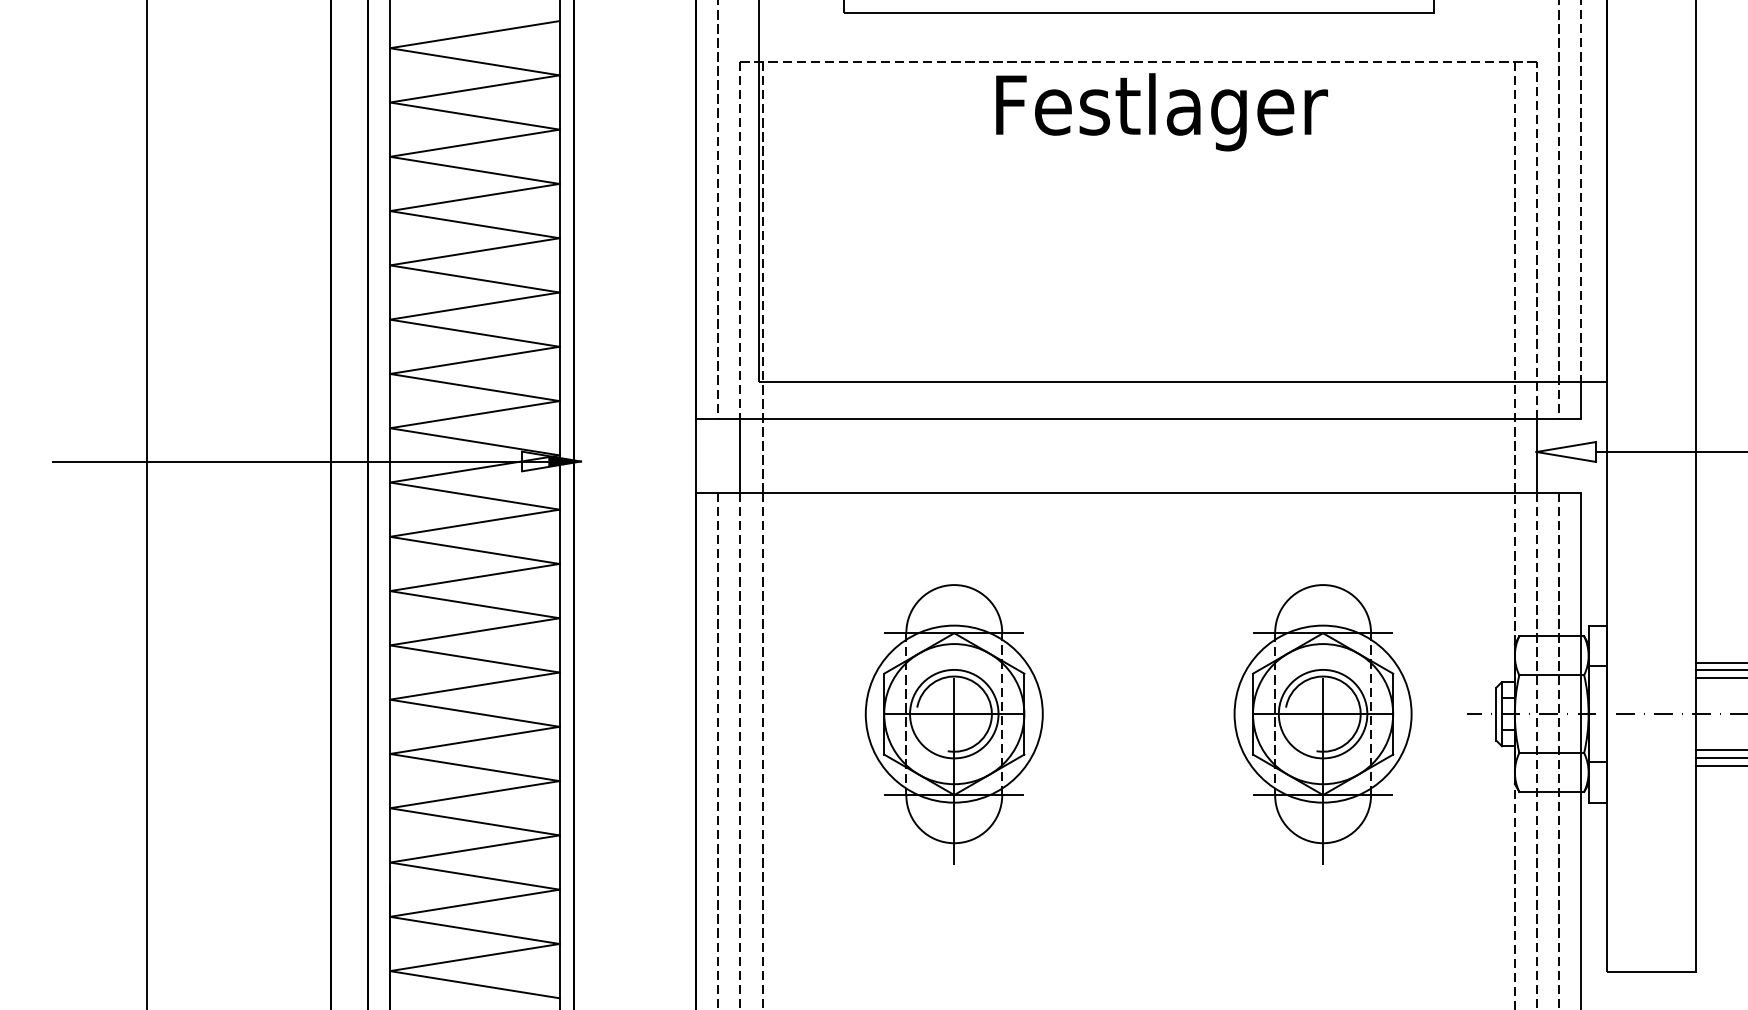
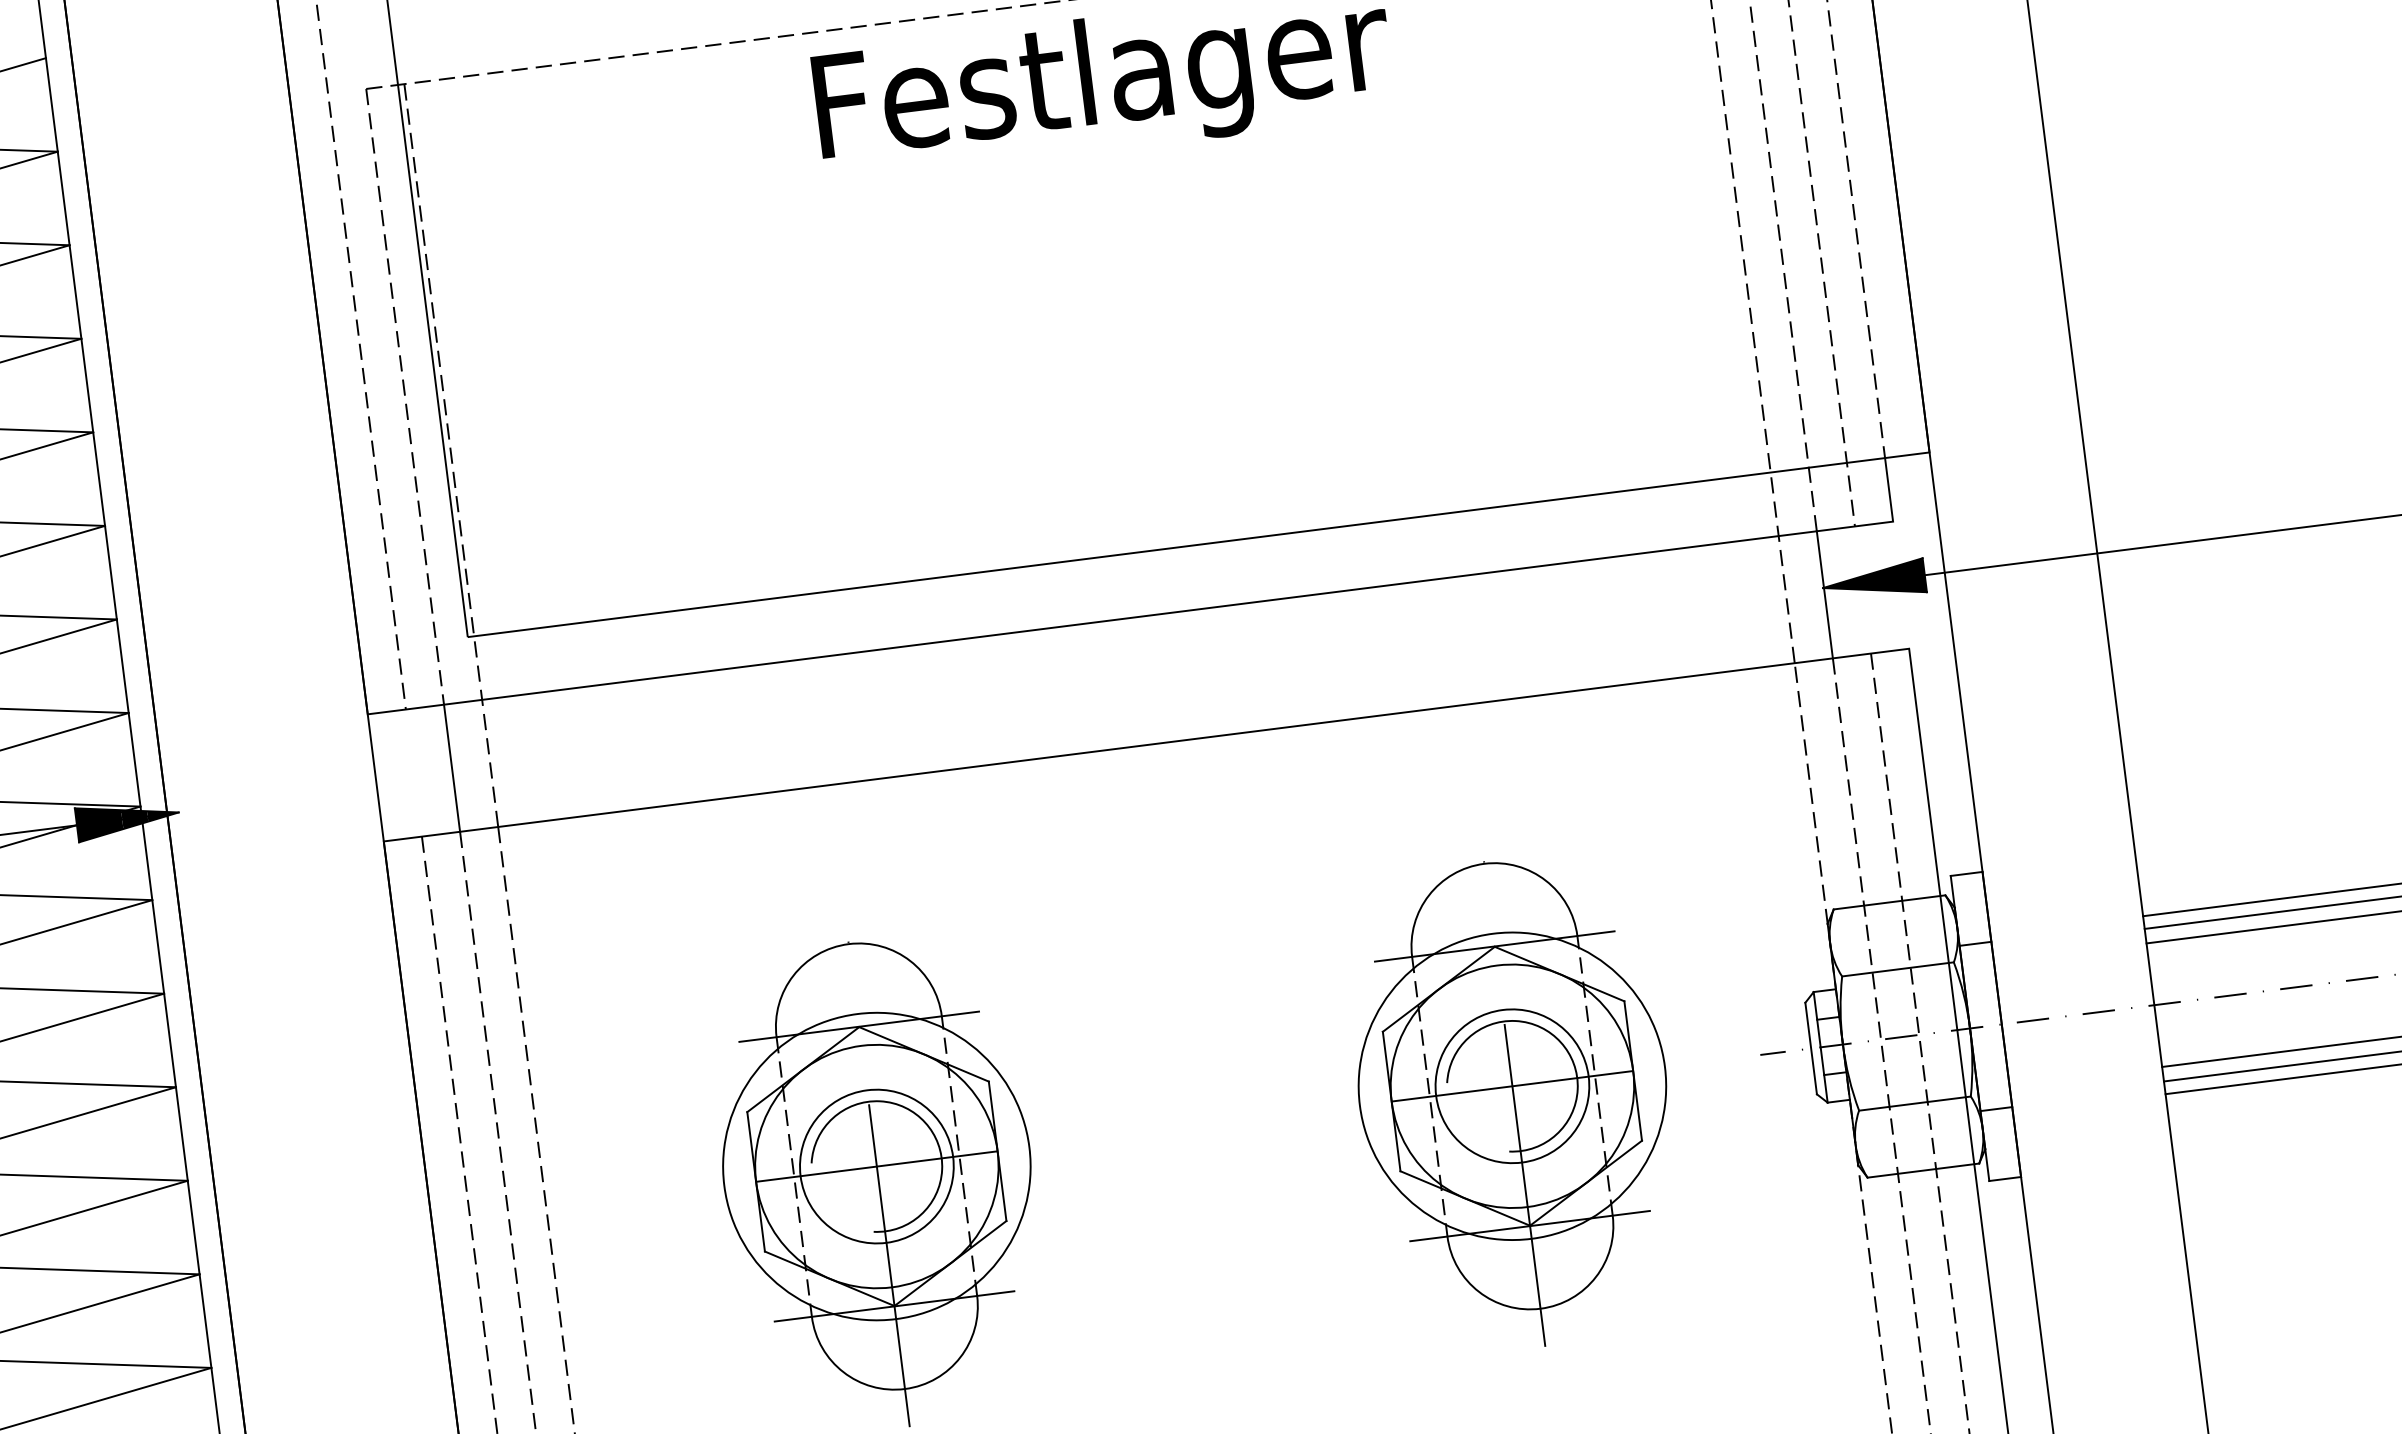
fill: (1565, 451) -> (1872, 580), added
fill: (535, 461) -> (100, 822), added

